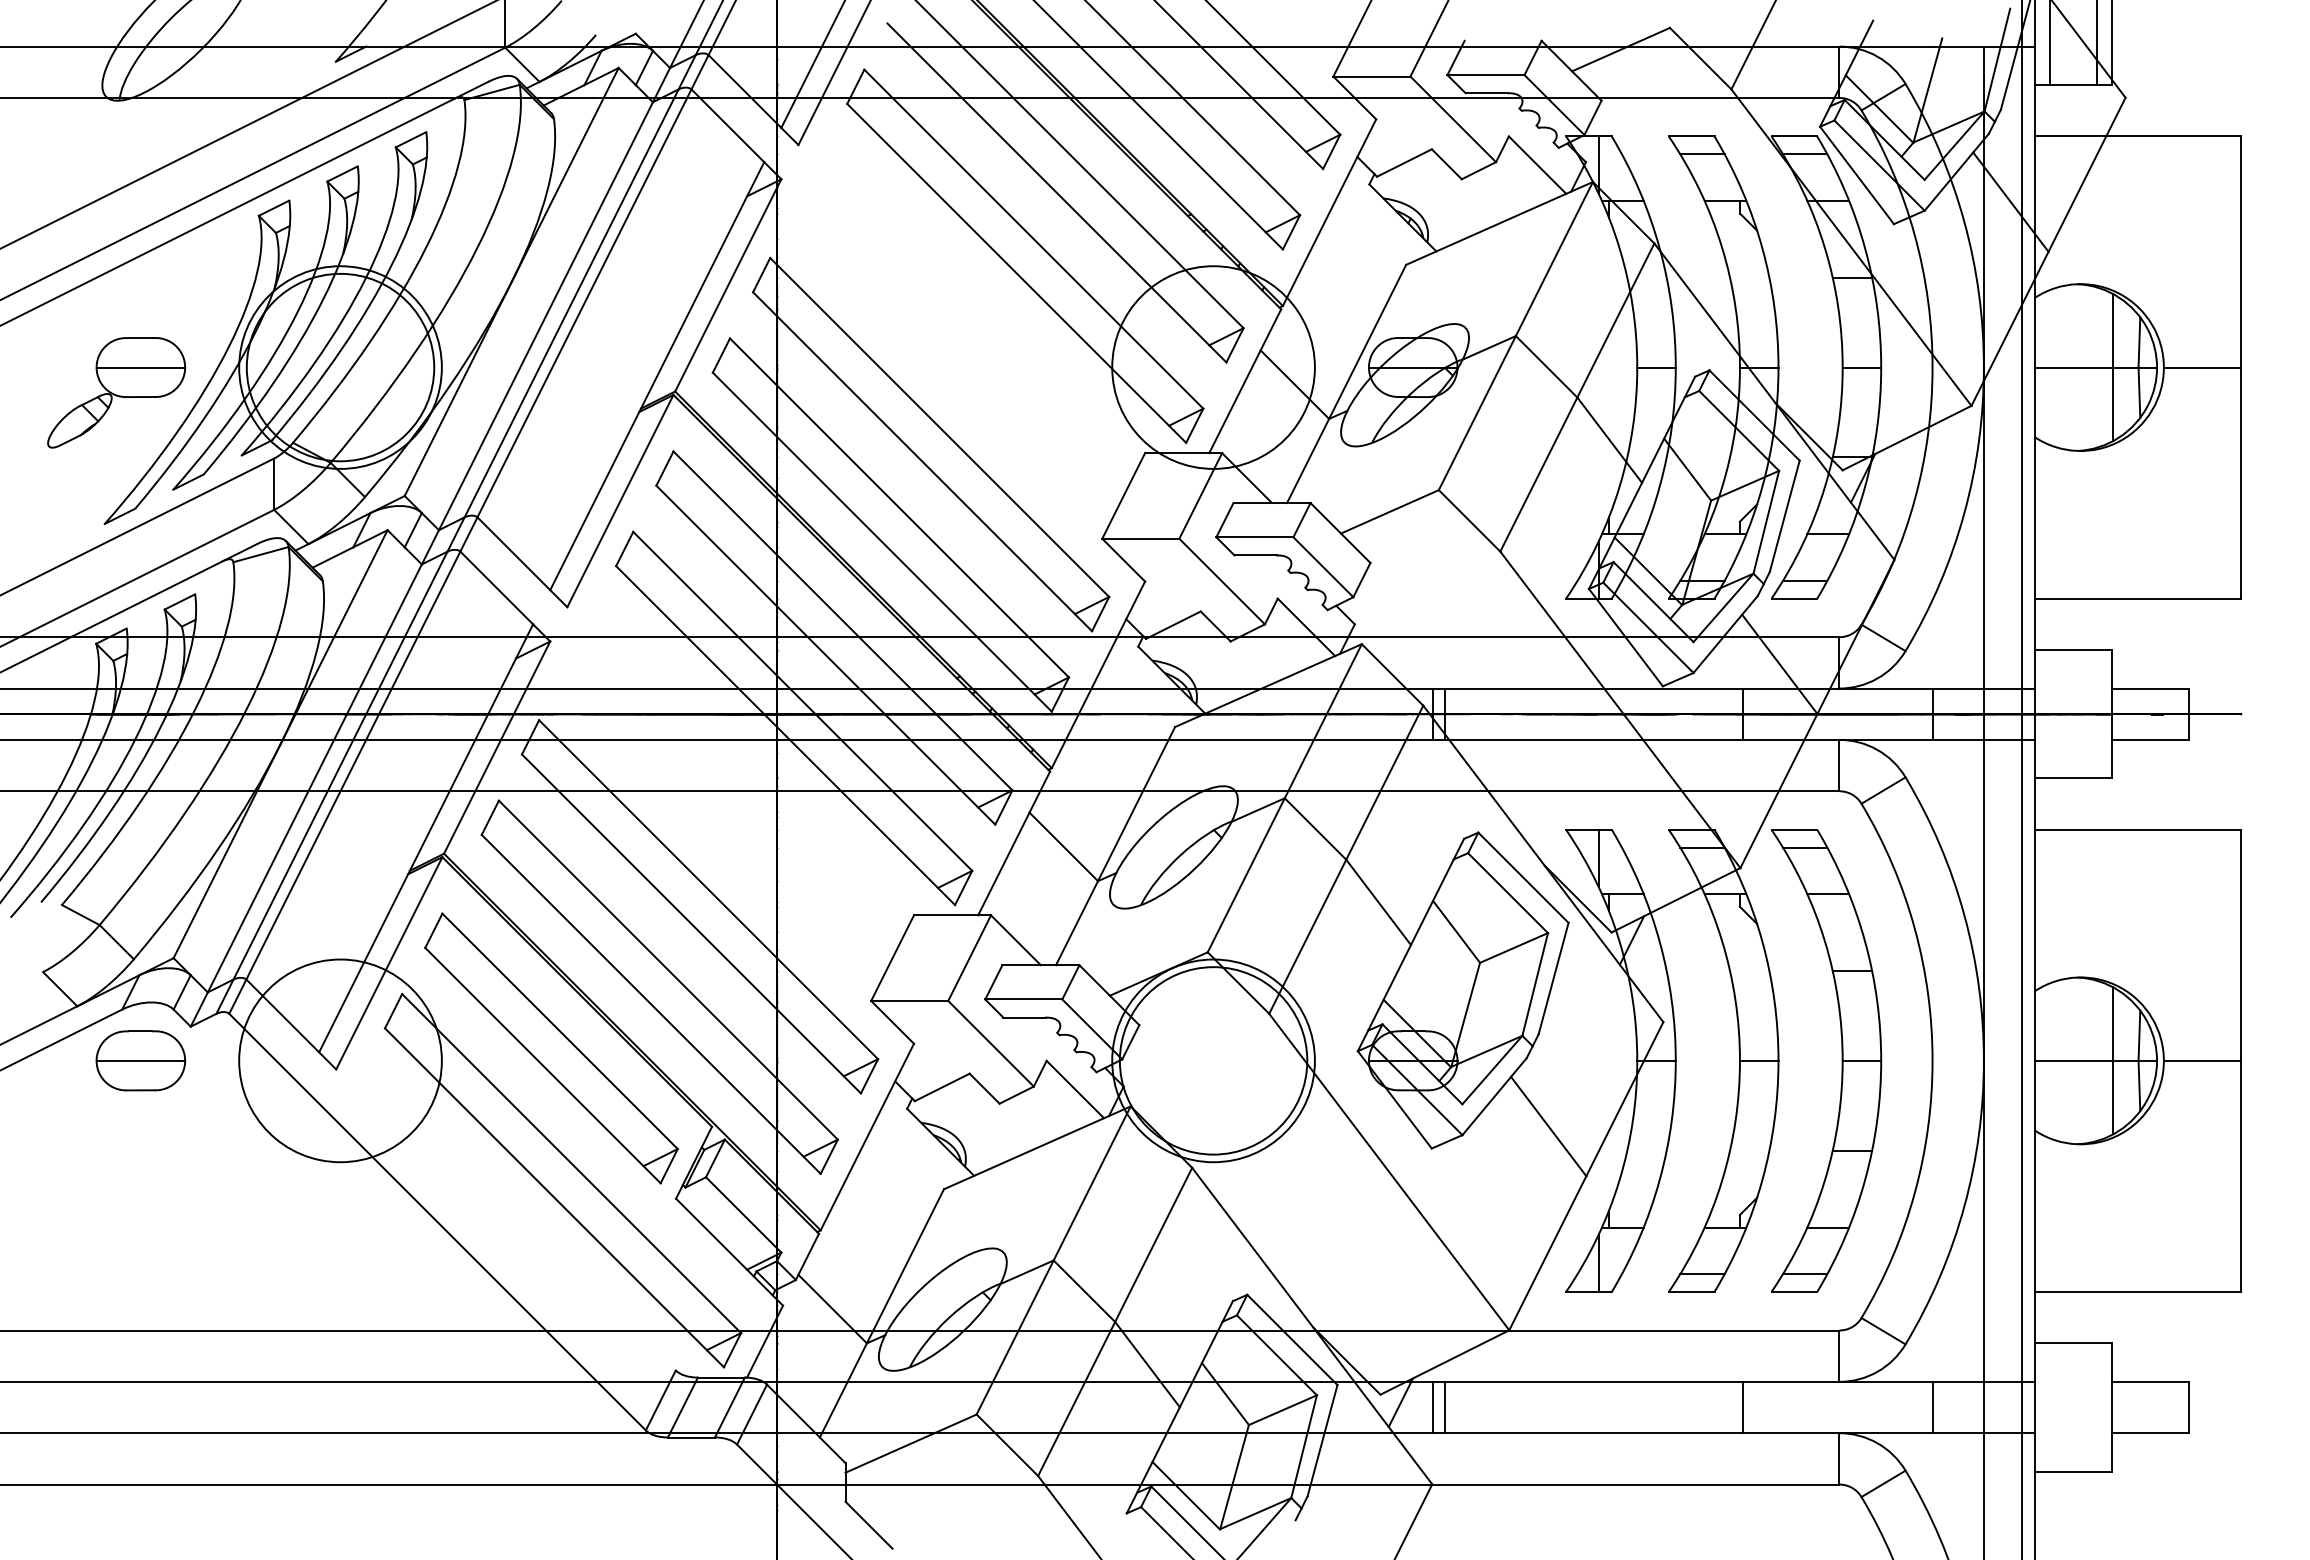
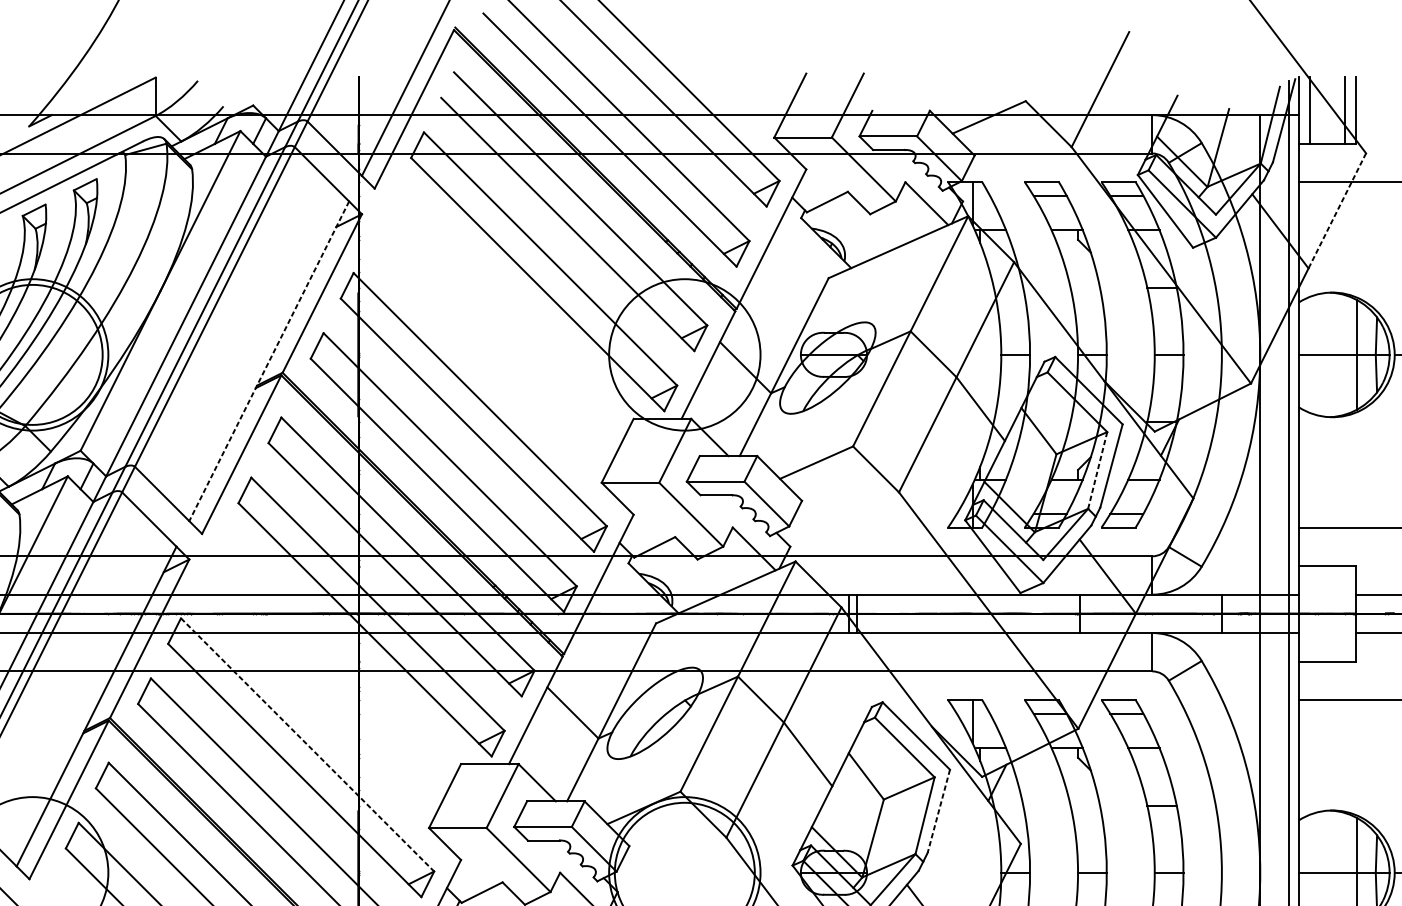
line: (2086, 175) -> (1336, 211), solid -> dashed
line: (657, 376) -> (269, 361), solid -> dashed
line: (1766, 522) -> (1097, 470), solid -> dashed
line: (708, 889) -> (307, 744), solid -> dashed
line: (1553, 978) -> (938, 811), solid -> dashed

